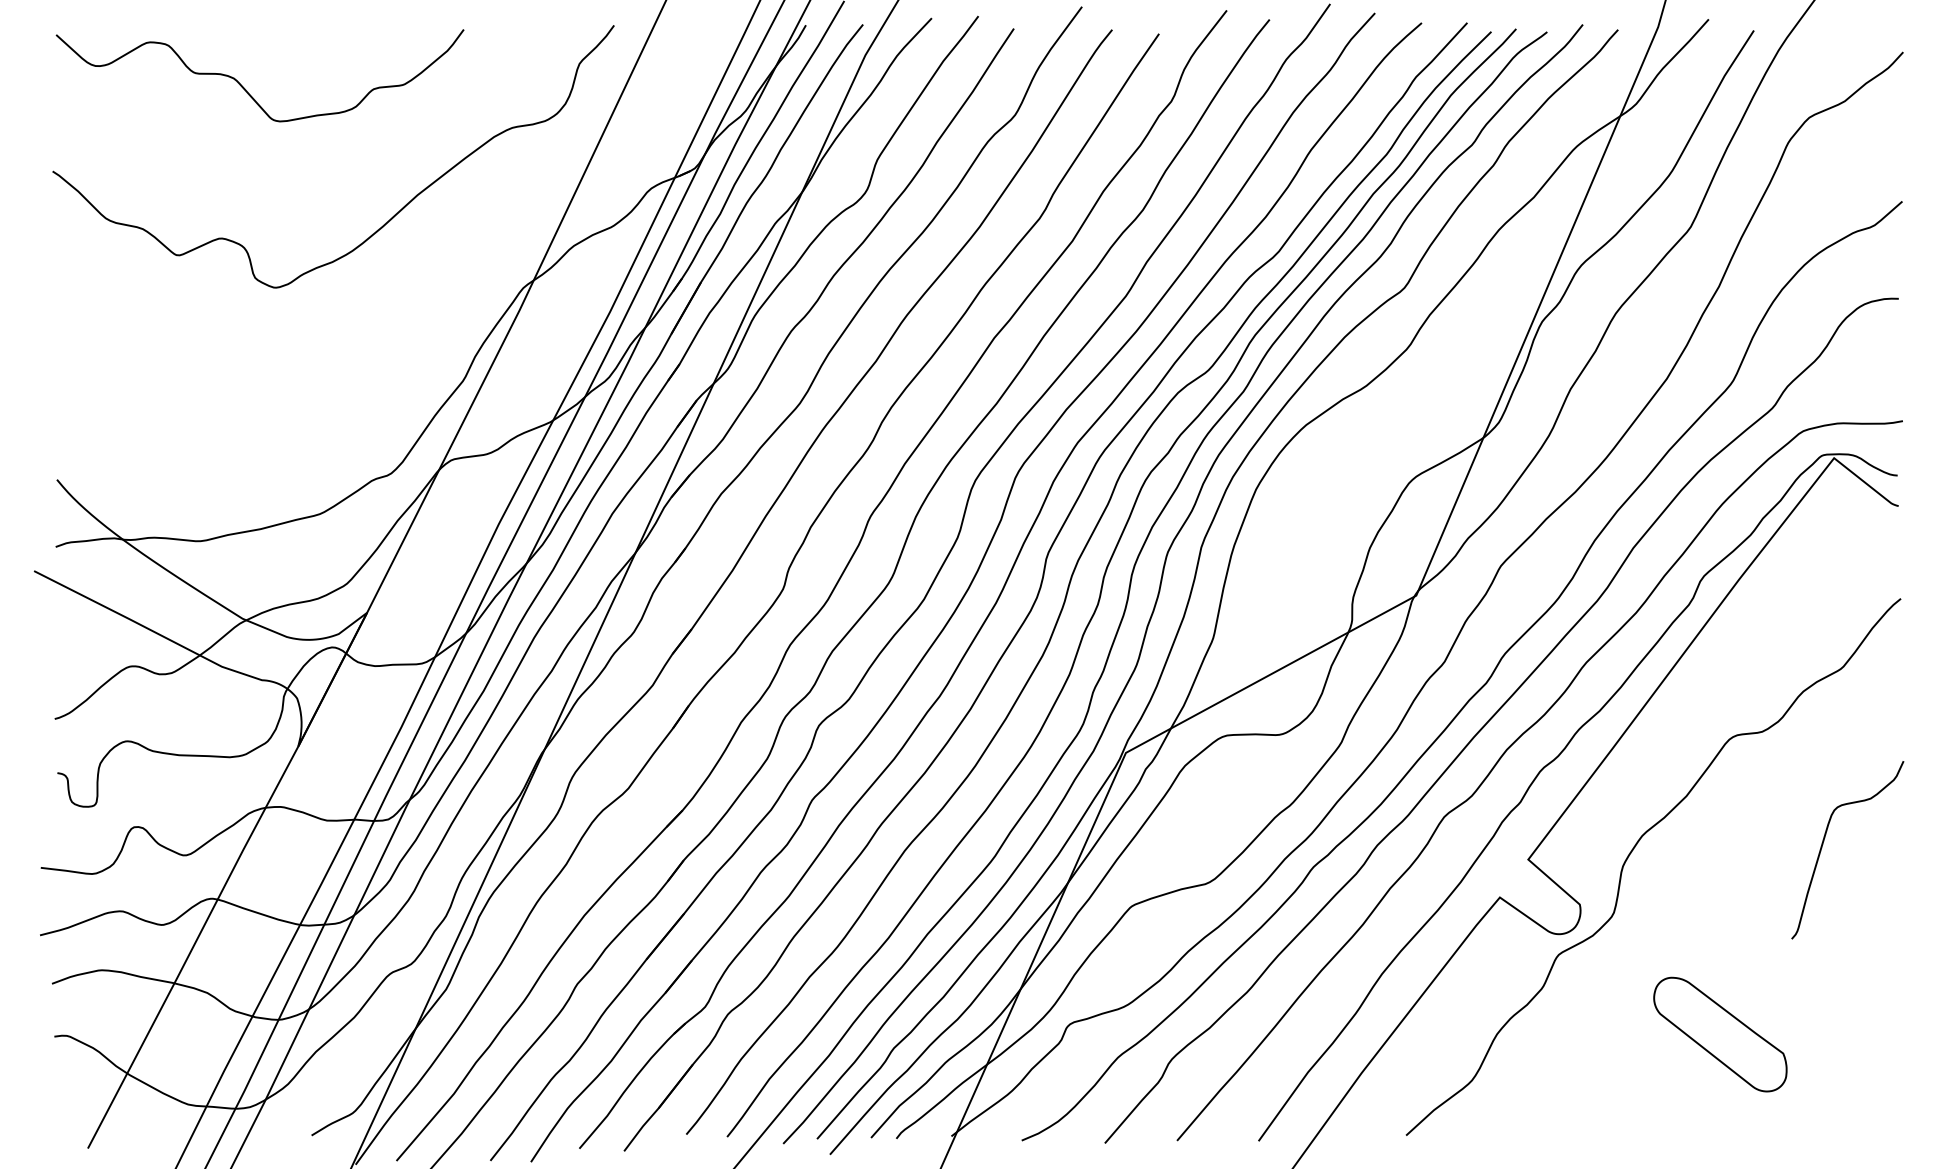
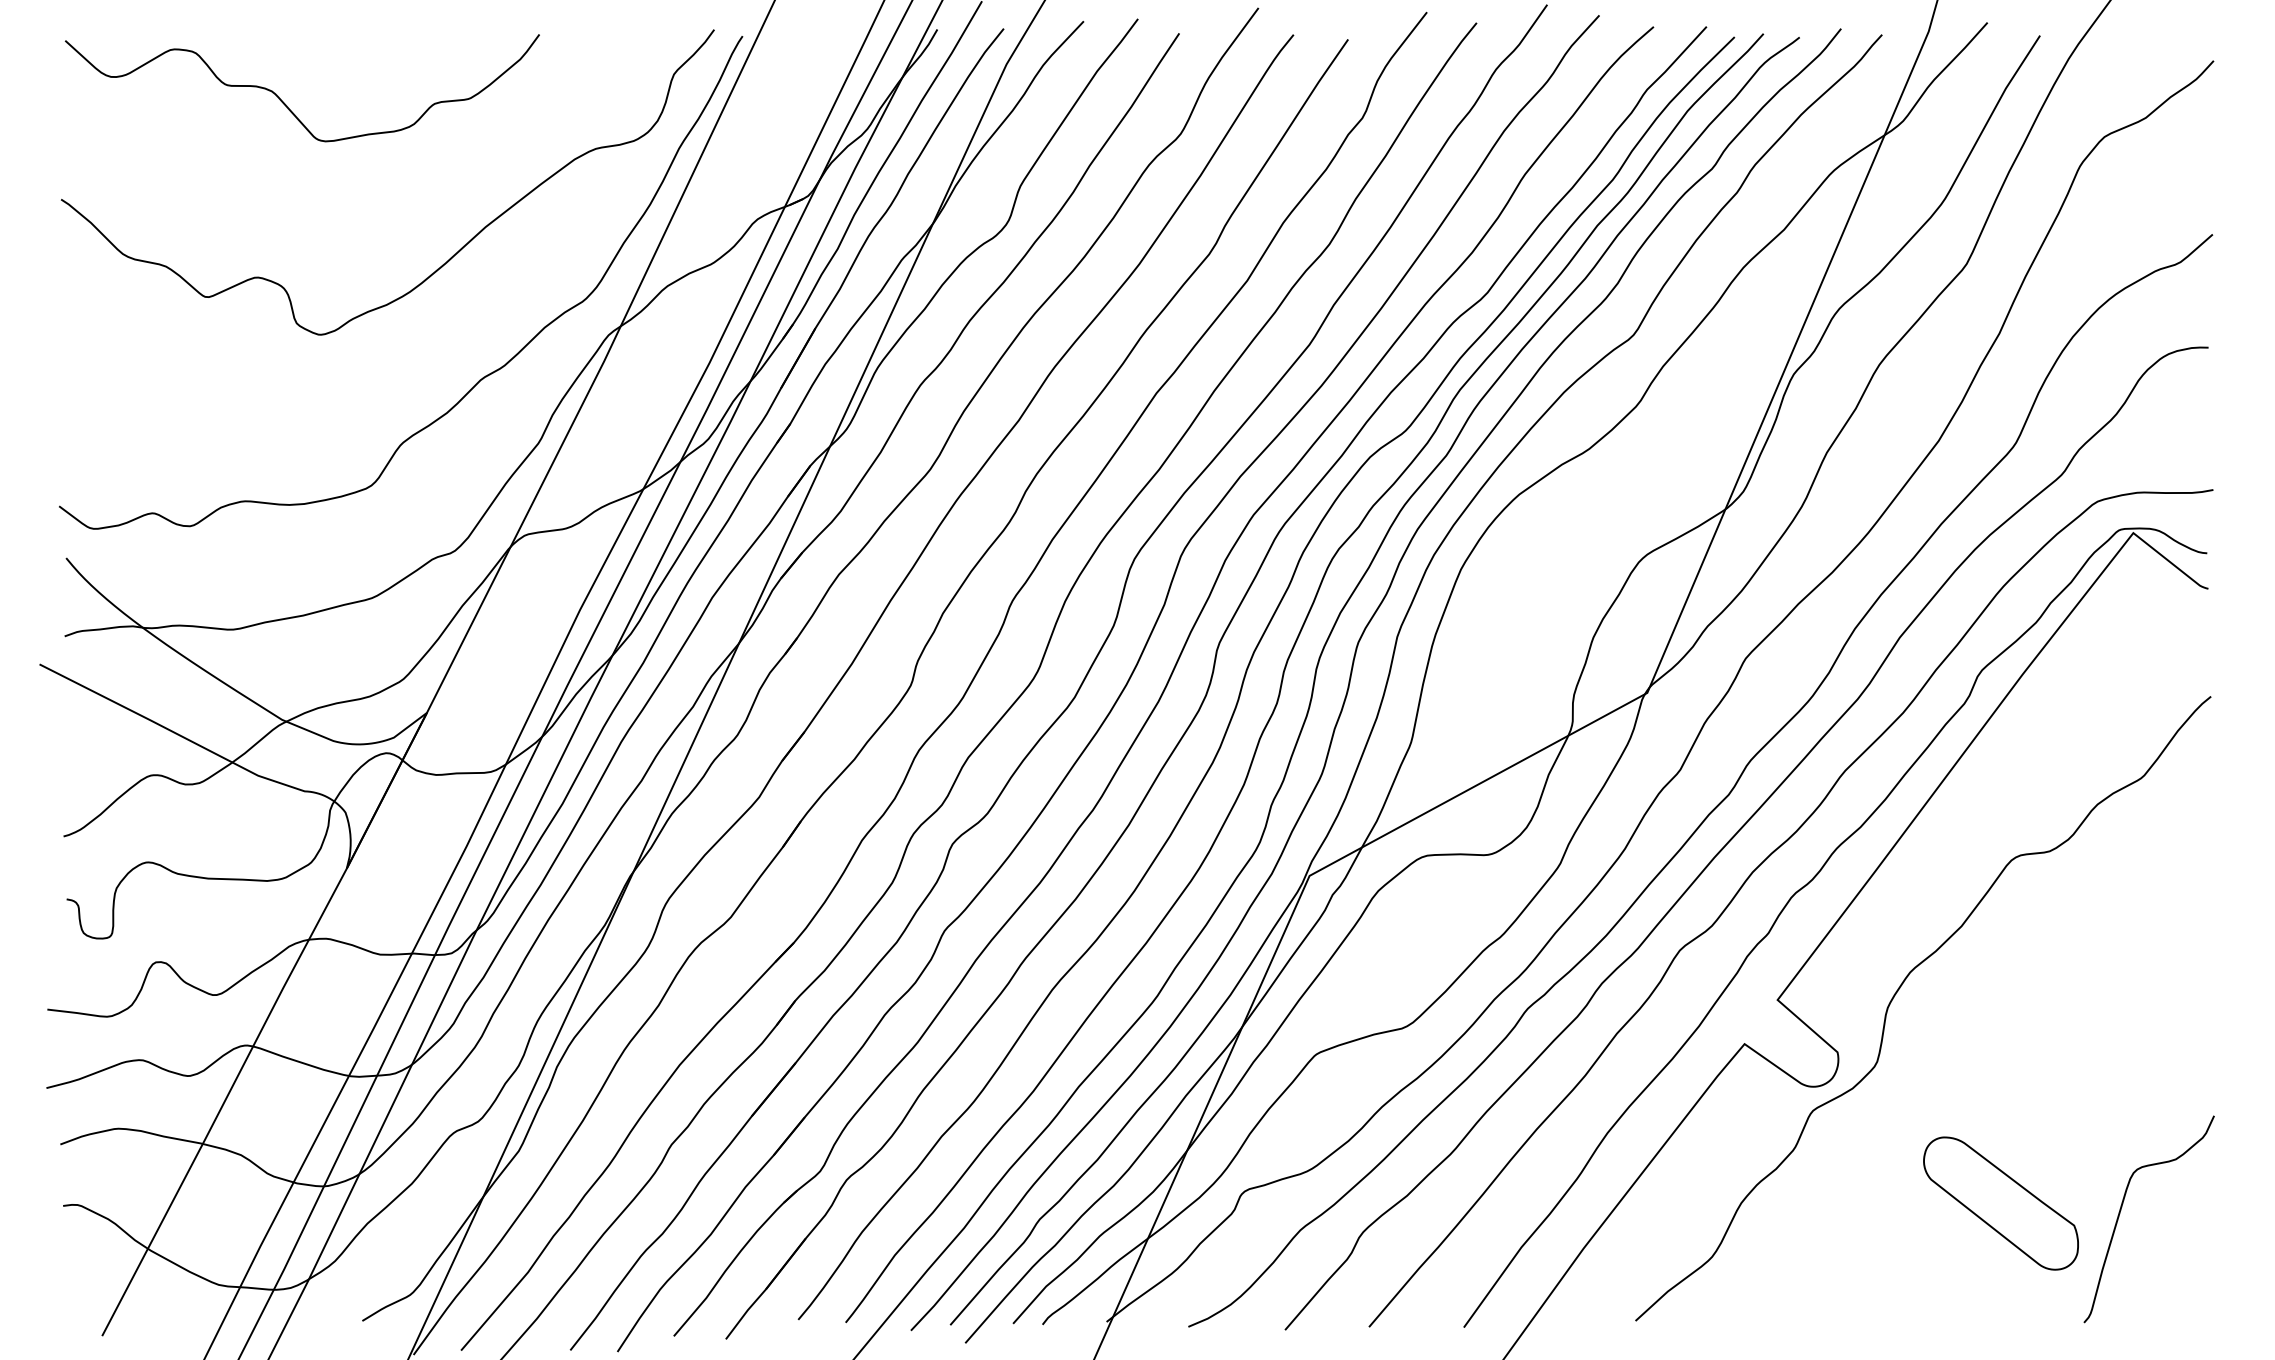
curve: (414, 324) -> (482, 377), added
curve: (1824, 841) -> (2122, 1209), moved

